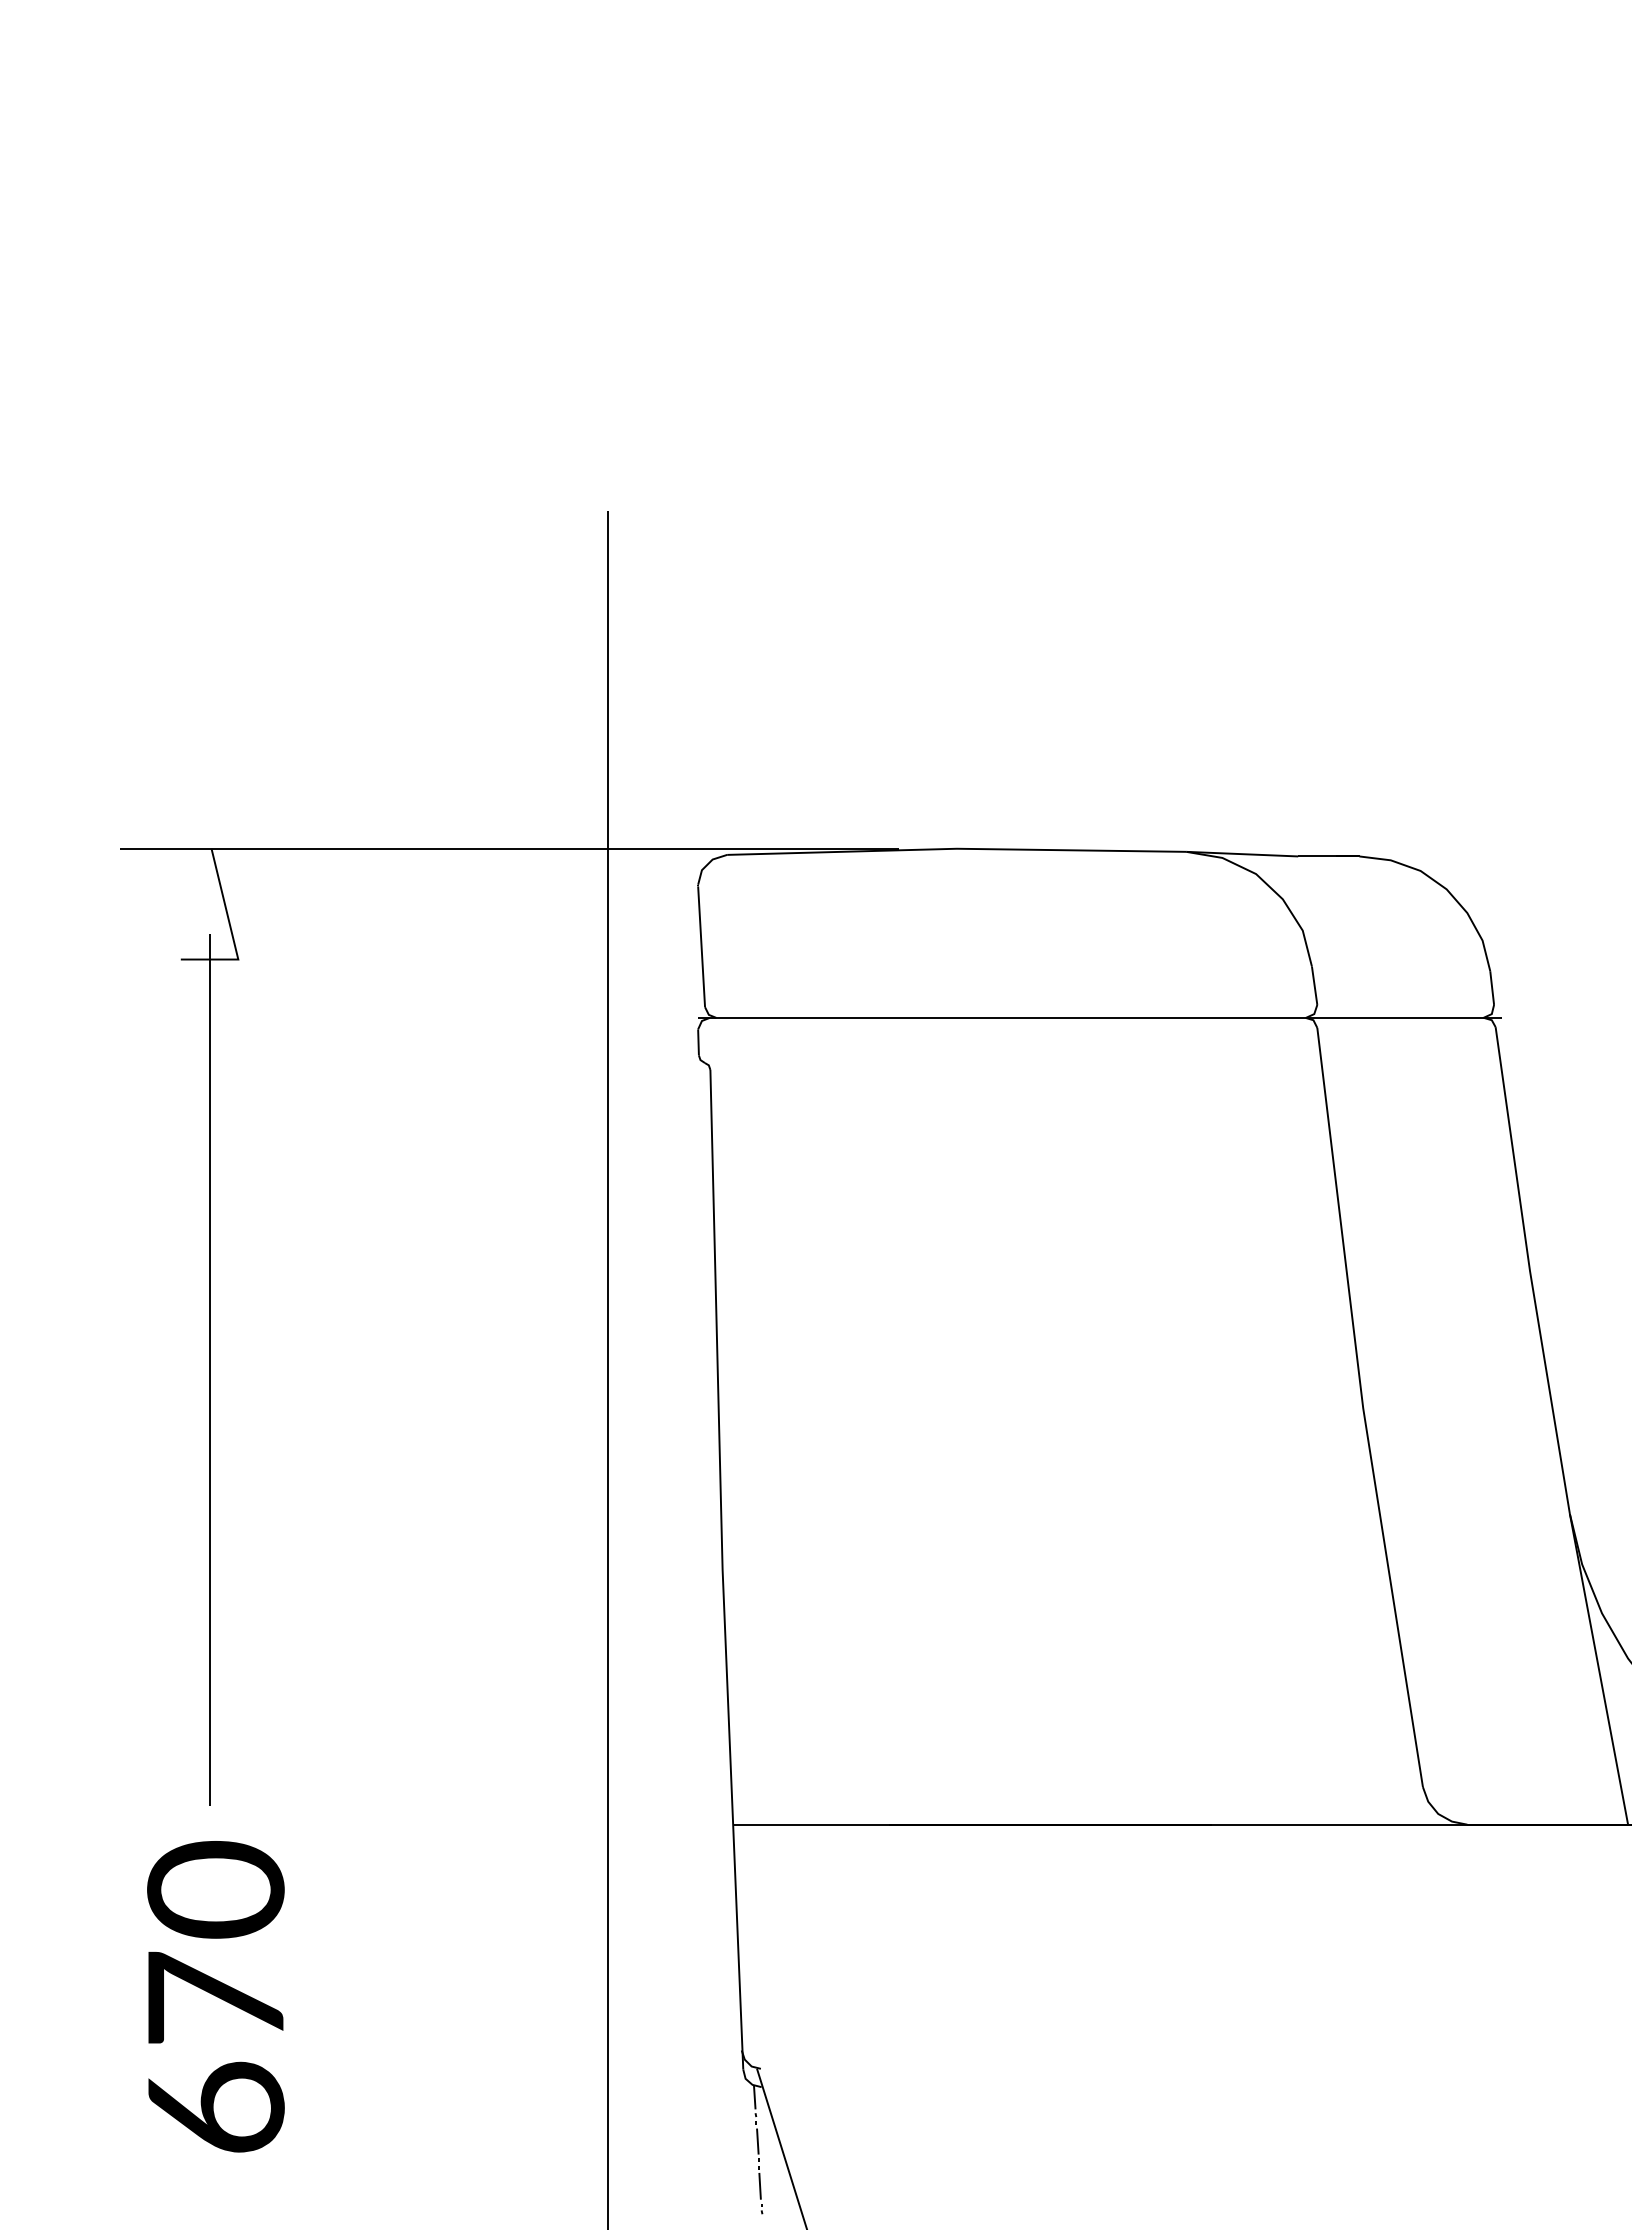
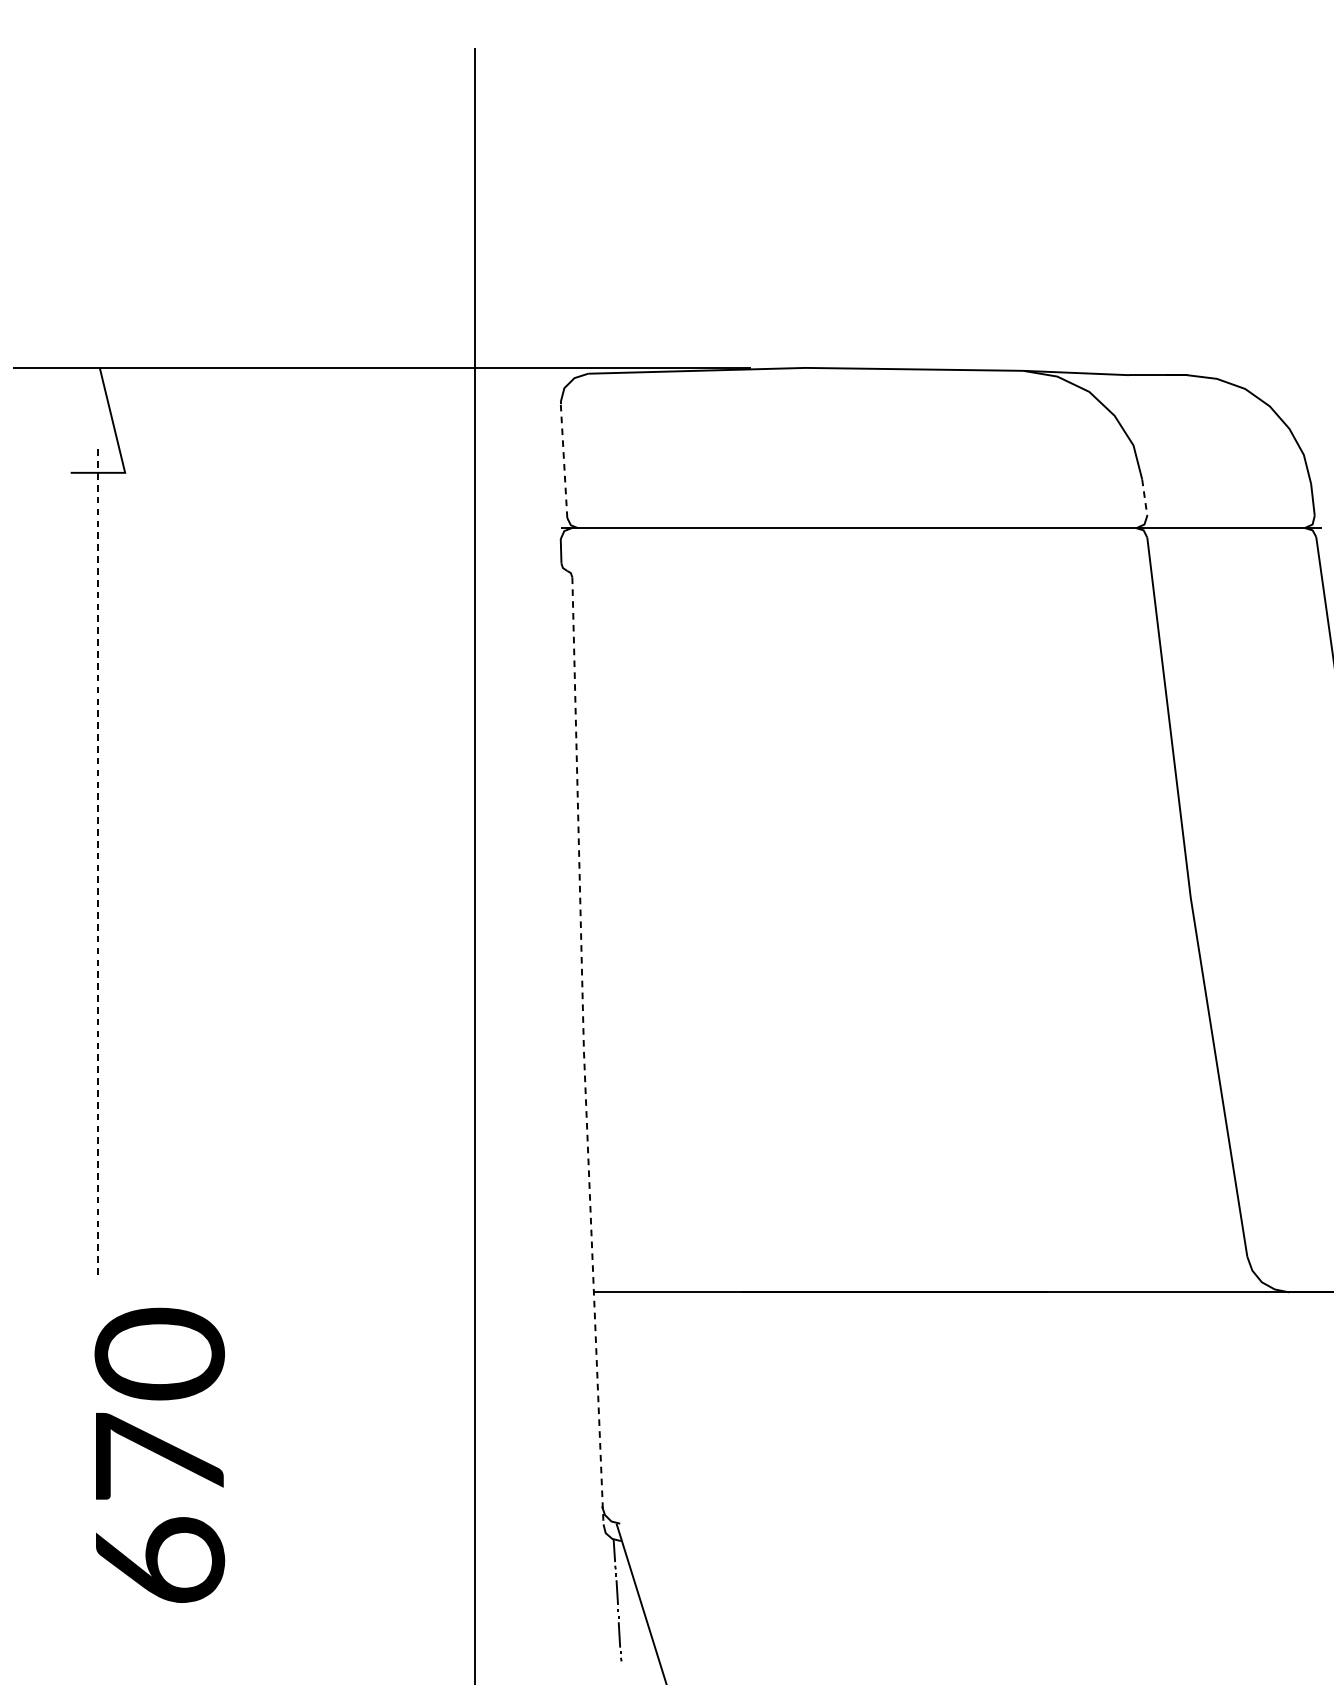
line: (701, 946) -> (563, 460), solid -> dashed
line: (1314, 986) -> (1144, 498), solid -> dashed
line: (209, 1370) -> (97, 862), solid -> dashed
line: (722, 1569) -> (583, 1050), solid -> dashed
text: (215, 1996) -> (159, 1455), moved

